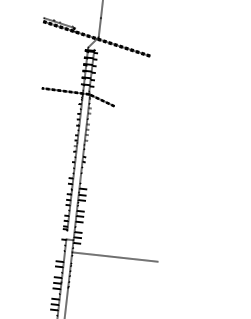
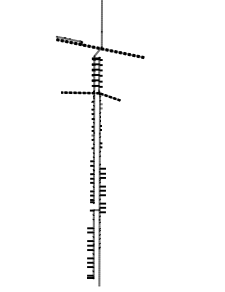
line: (114, 256) -> (133, 219), removed

